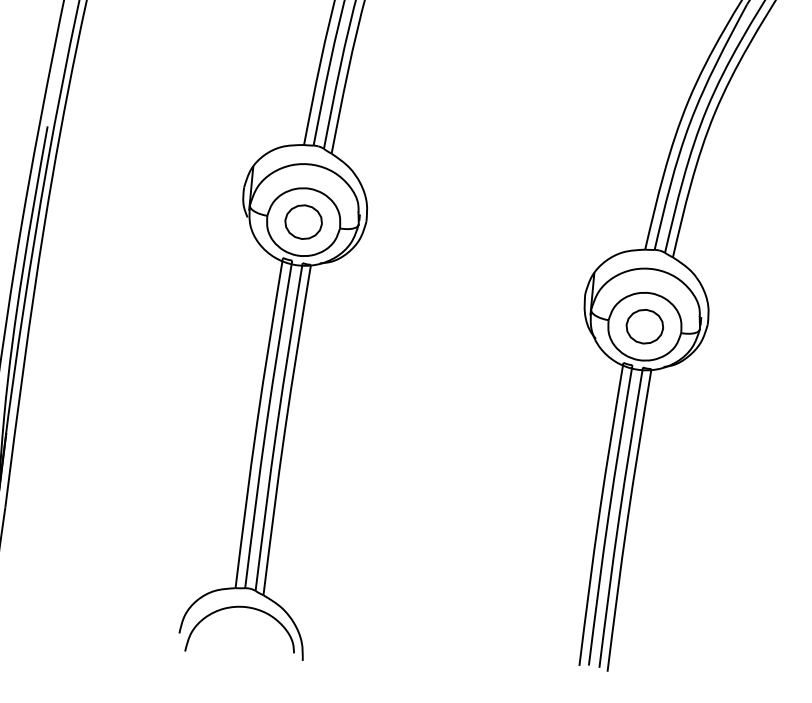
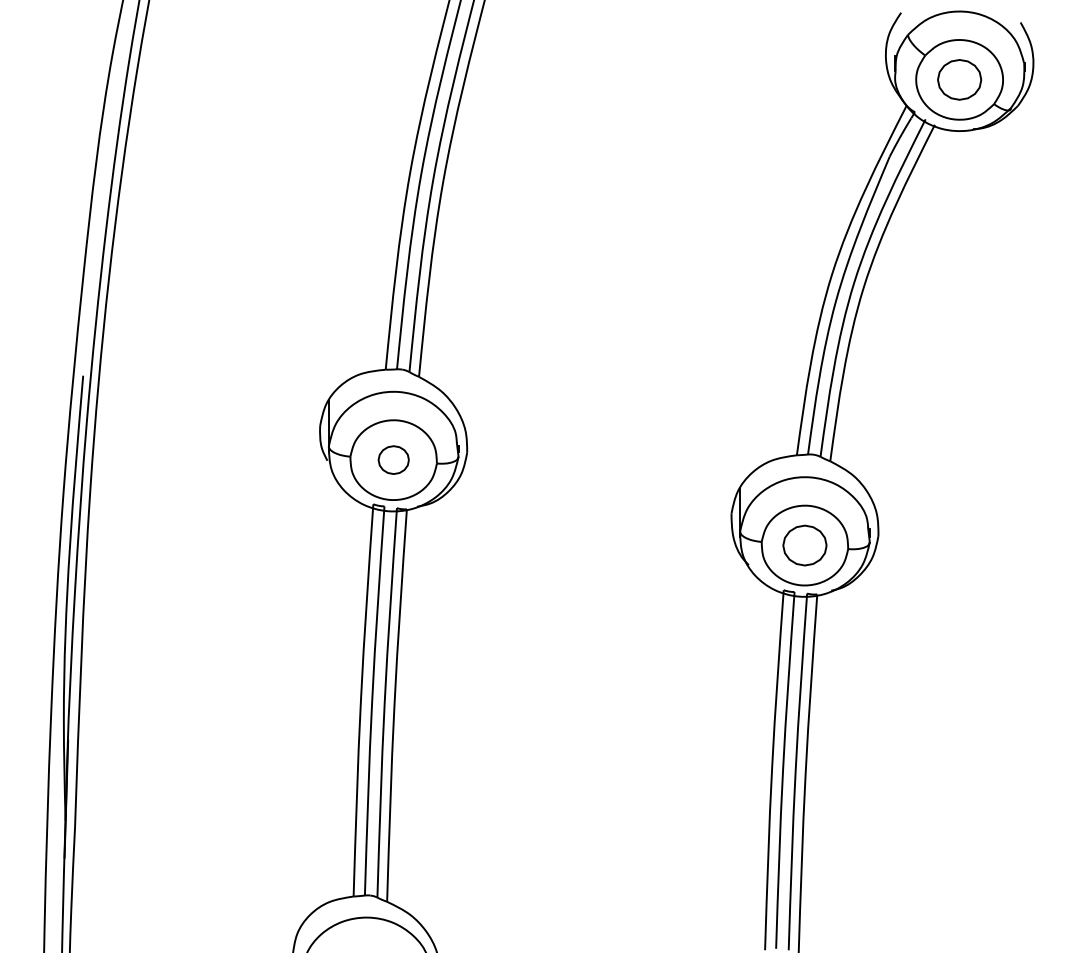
part: (303, 221) -> (393, 459), size x0.7

